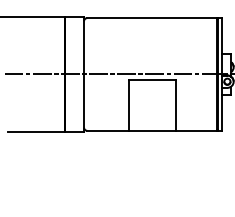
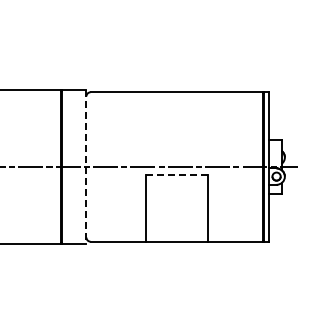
line: (84, 74) -> (86, 167), solid -> dashed
line: (152, 80) -> (177, 174), solid -> dashed

